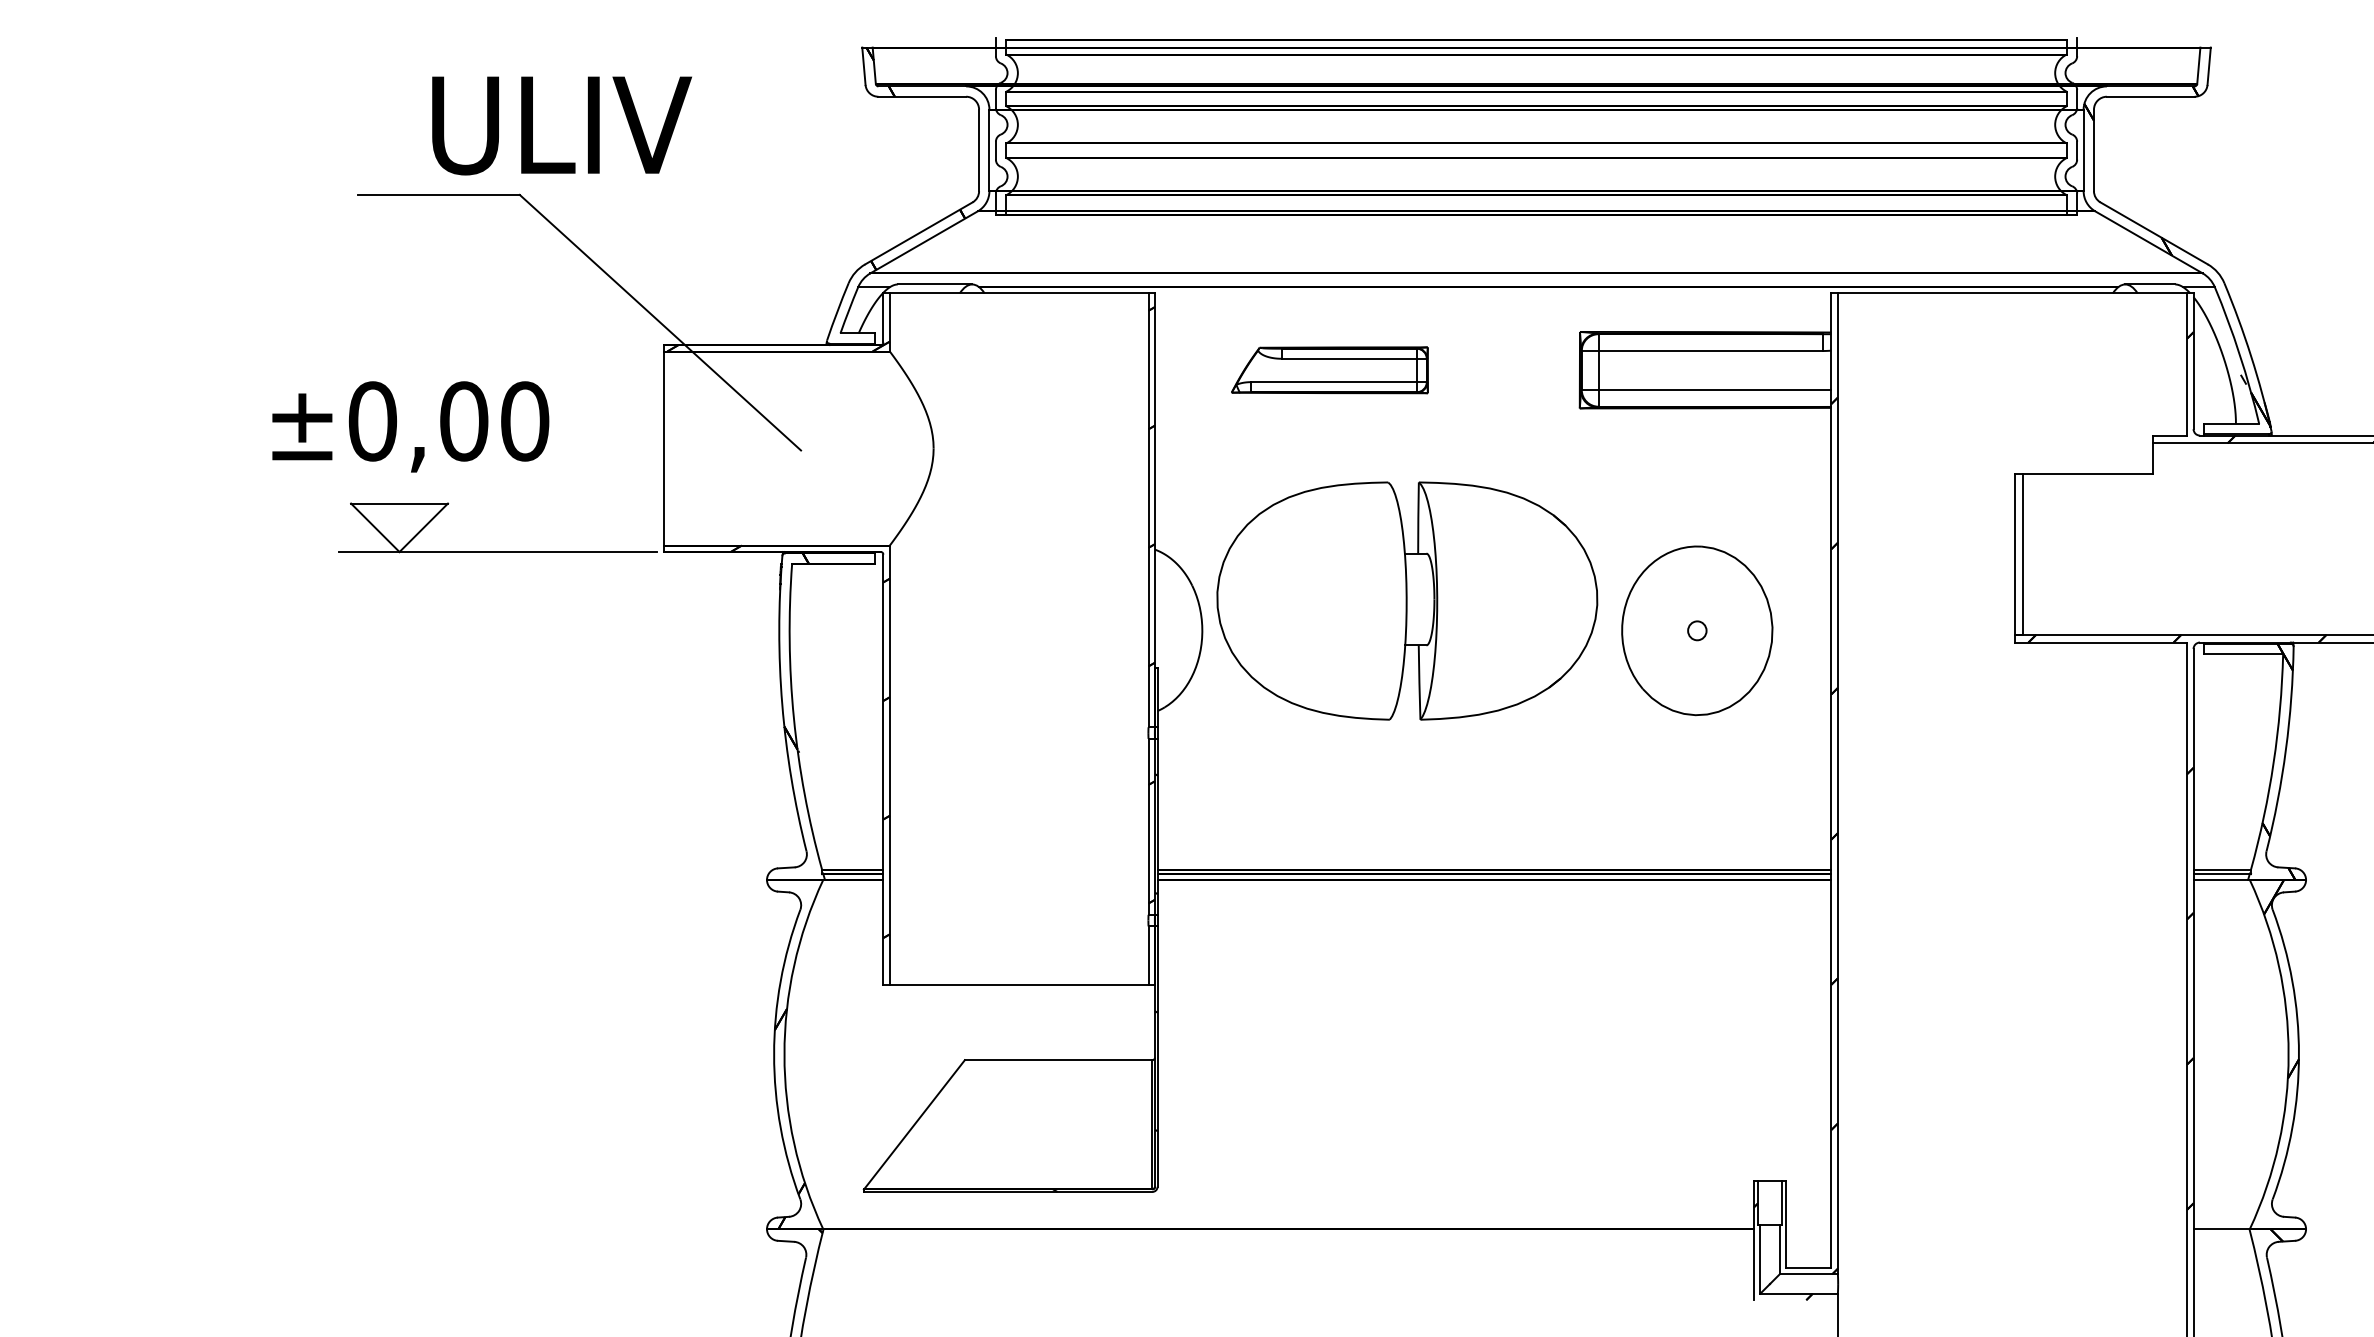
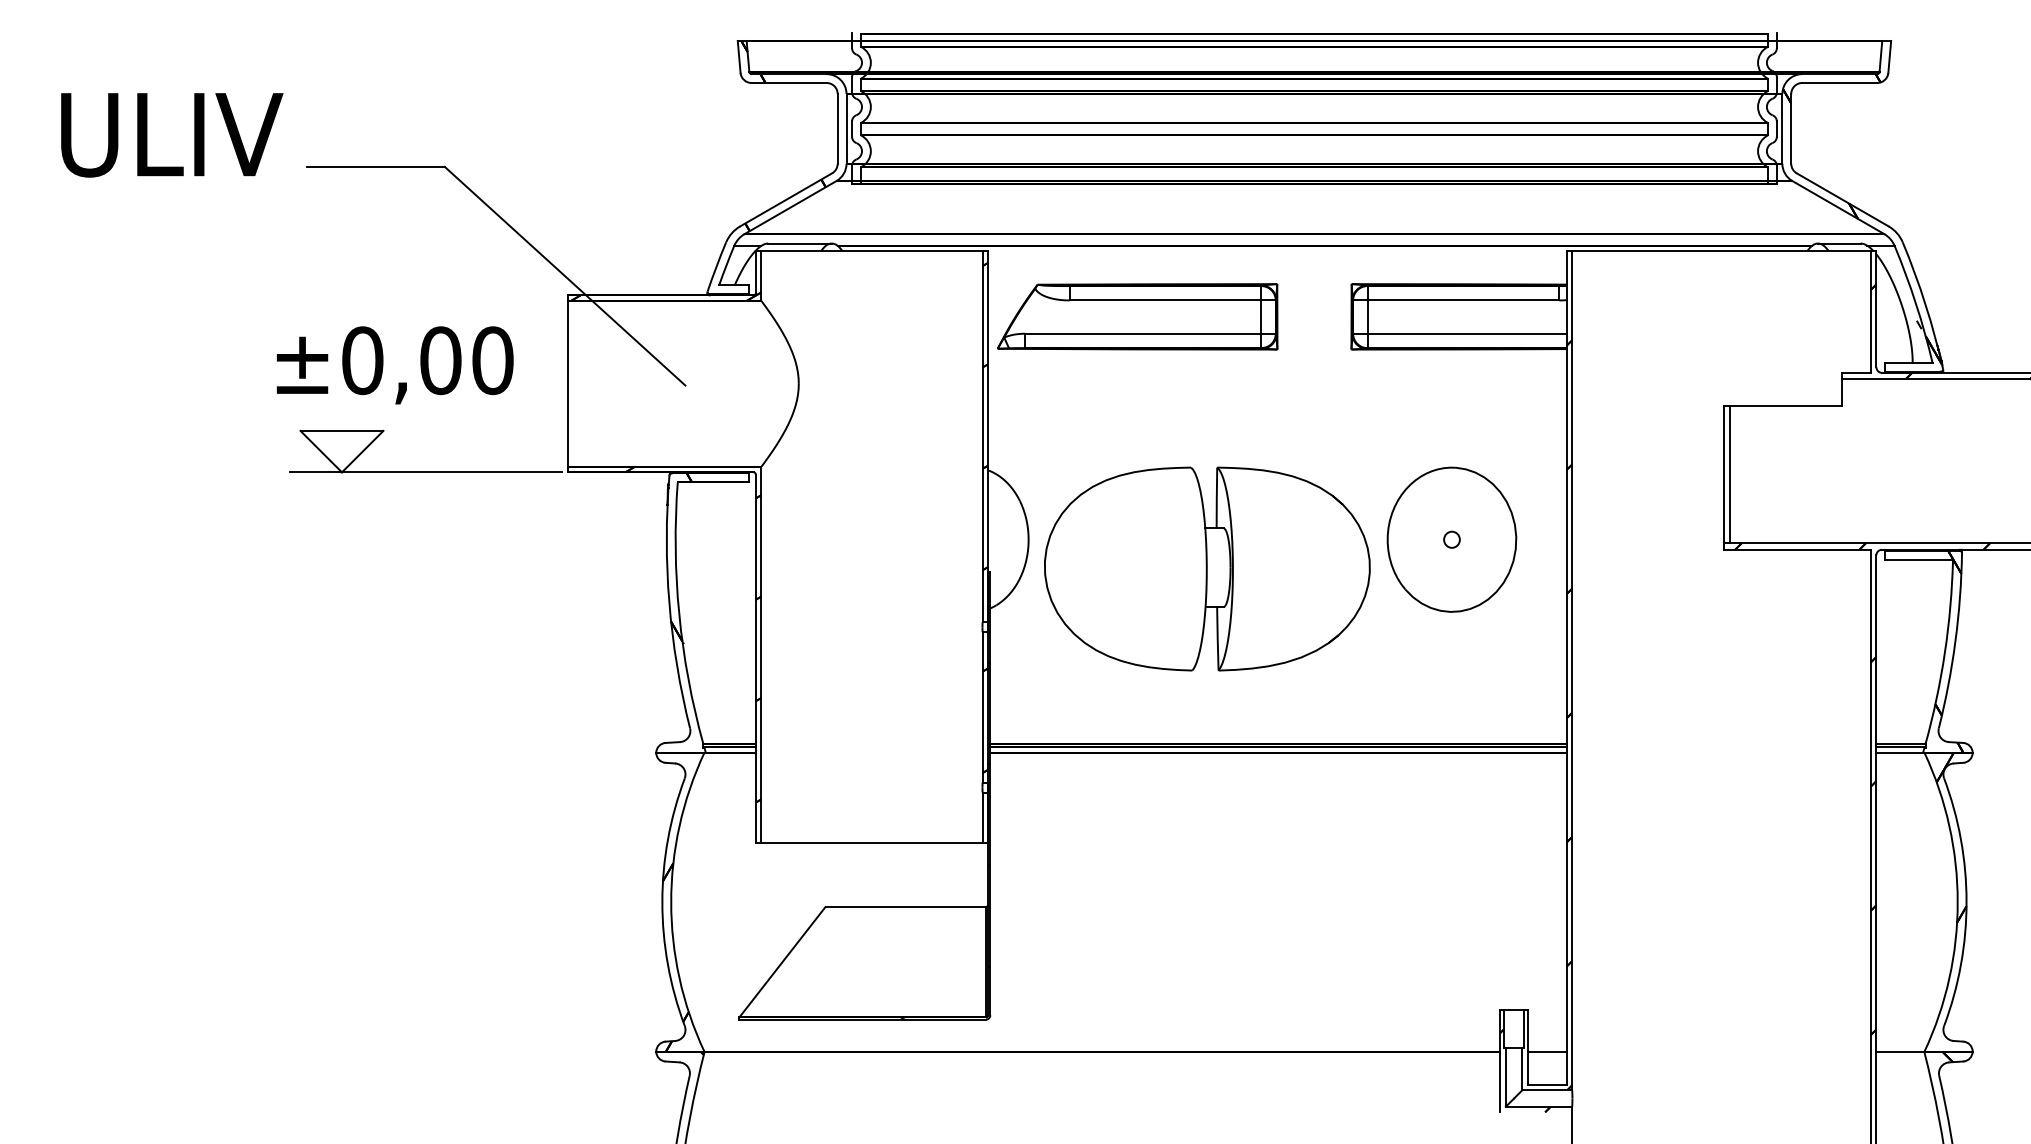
text: (561, 125) -> (171, 134), moved
part: (1329, 370) -> (1137, 317), size x1.67
text: (410, 426) -> (394, 365), moved
part: (1407, 600) -> (1207, 568), moved
line: (1808, 1229) -> (1547, 1051), added

